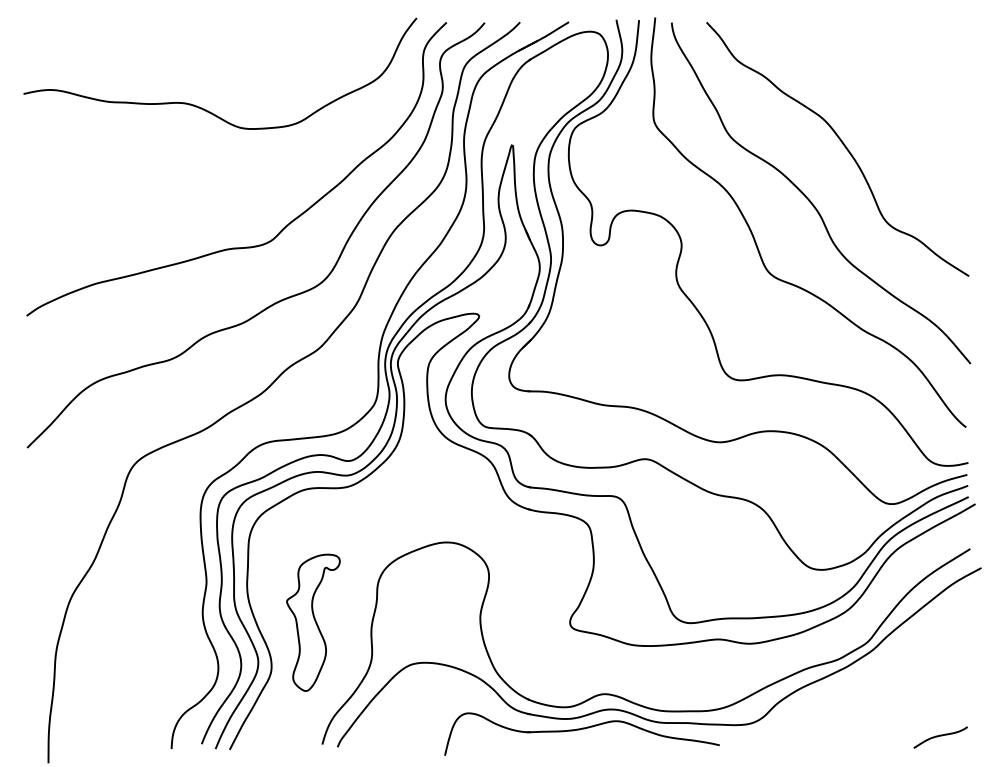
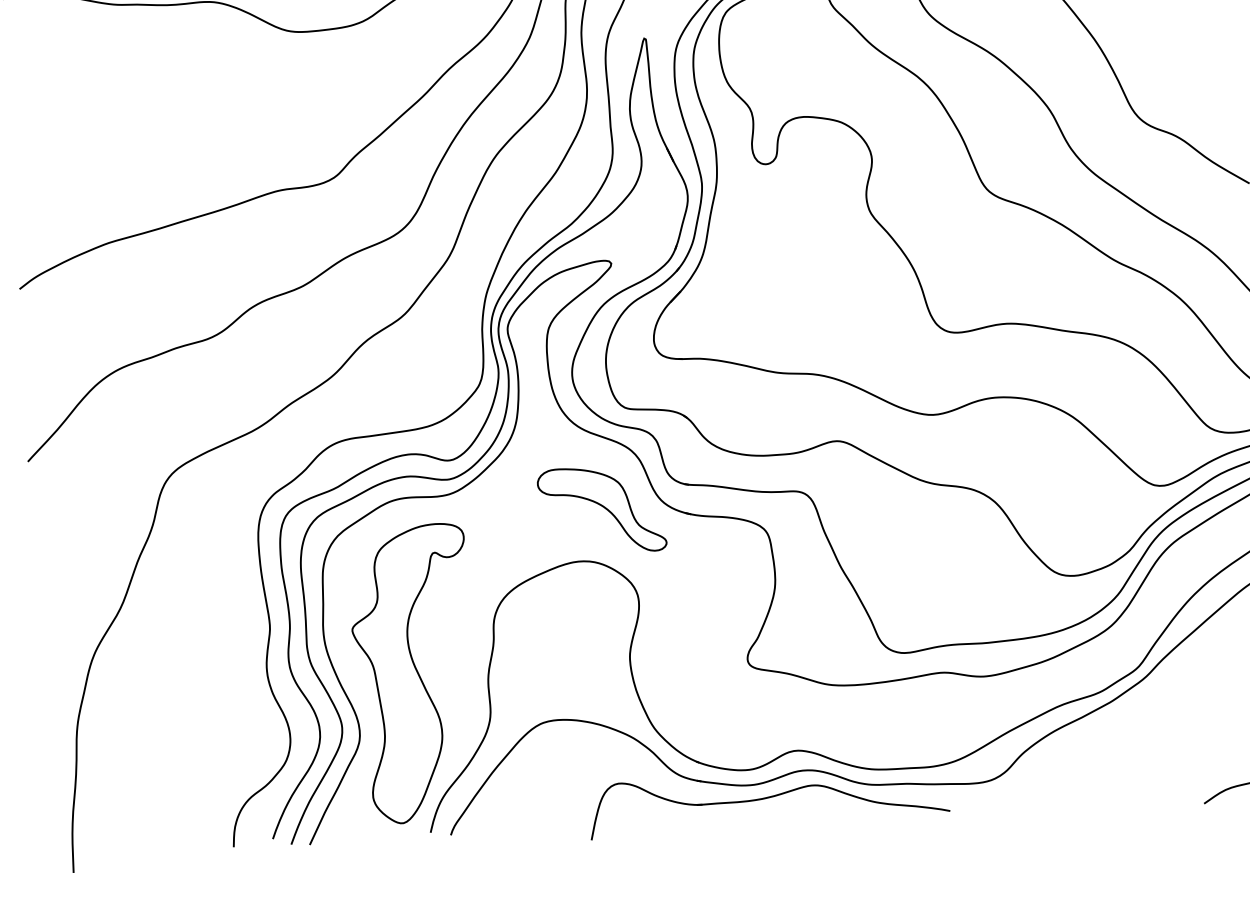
part: (463, 503) -> (601, 509), added
part: (313, 622) -> (412, 673), size x1.67

